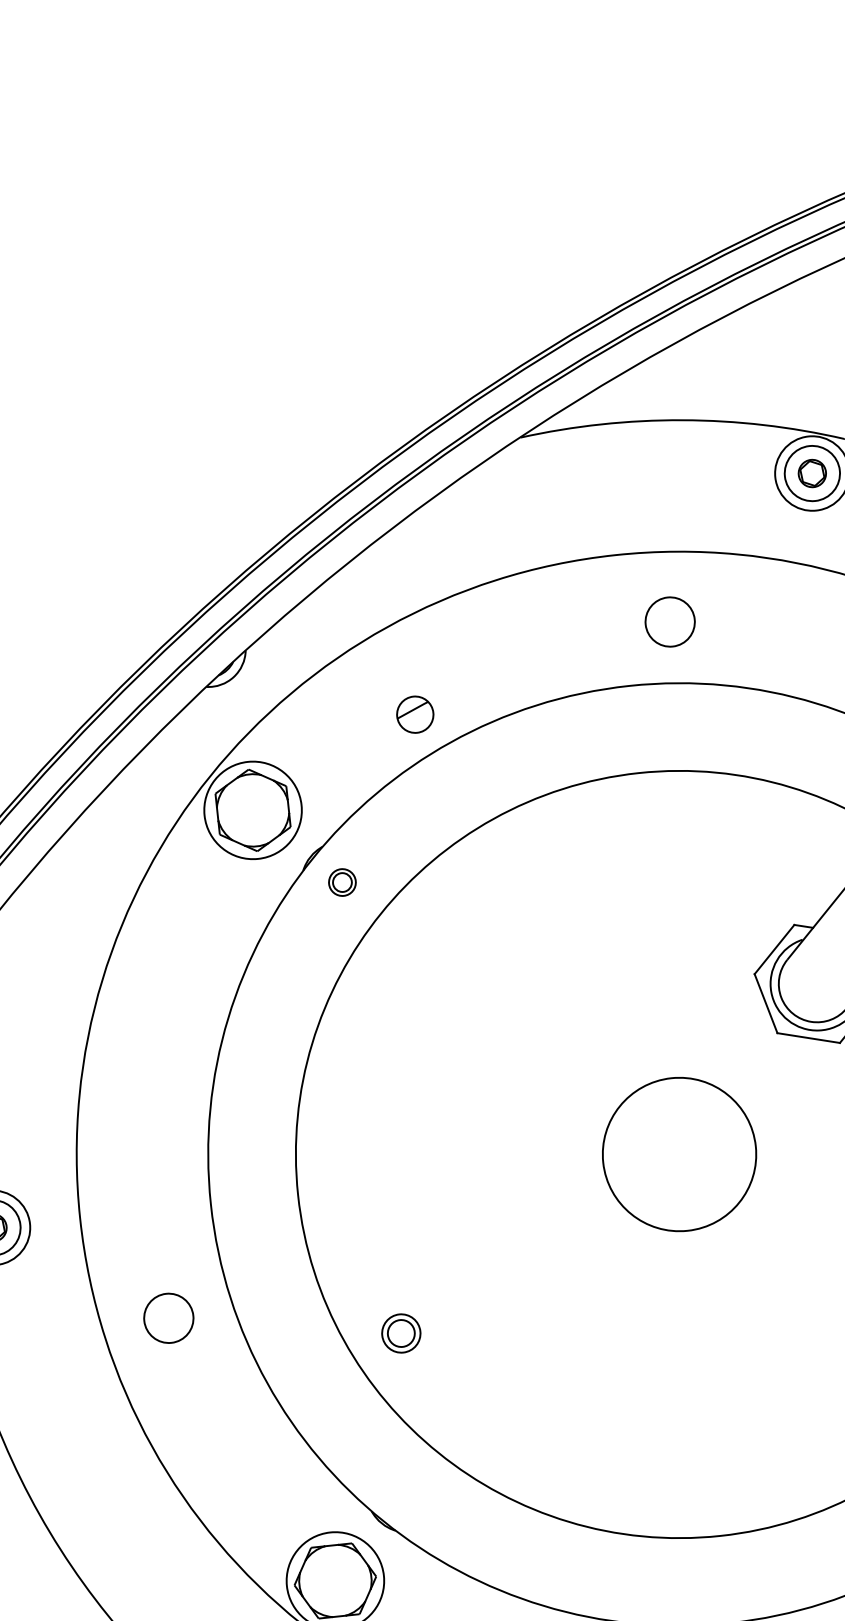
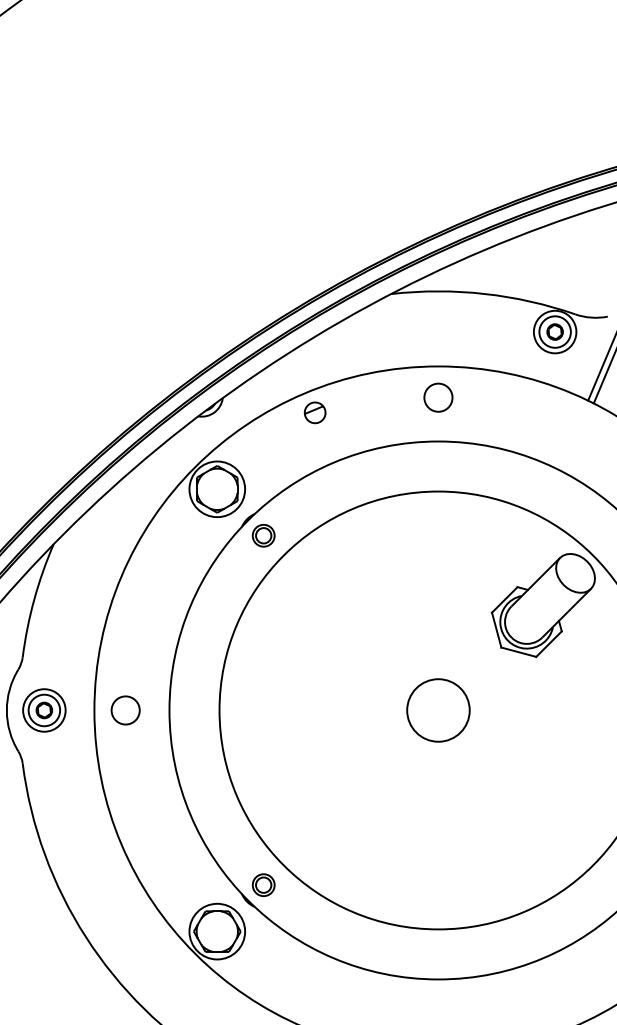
circle: (670, 621) -> (438, 397), moved
part: (414, 714) -> (314, 412), moved
part: (342, 882) -> (263, 535), size x1.43
circle: (679, 1154) -> (438, 710), size x0.71
circle: (168, 1318) -> (125, 710), moved
part: (400, 1332) -> (263, 884), moved

